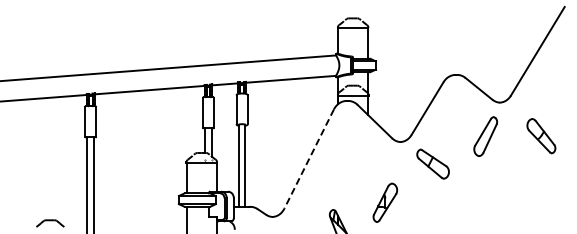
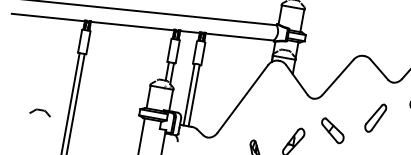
part: (485, 136) -> (375, 117), moved
line: (308, 159) -> (242, 99), dashed -> solid
part: (432, 163) -> (332, 130), moved

